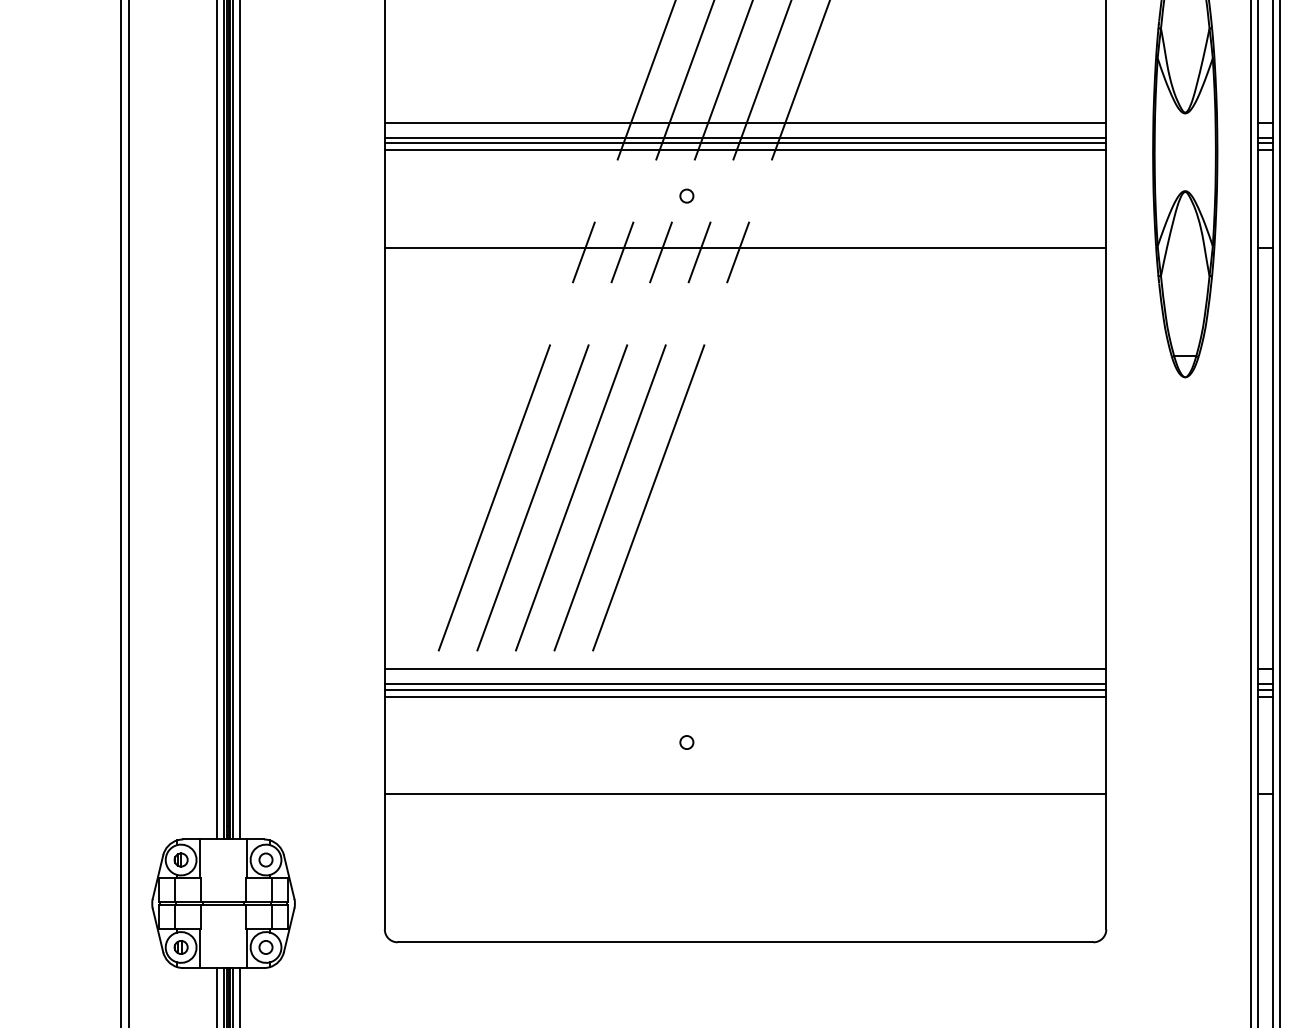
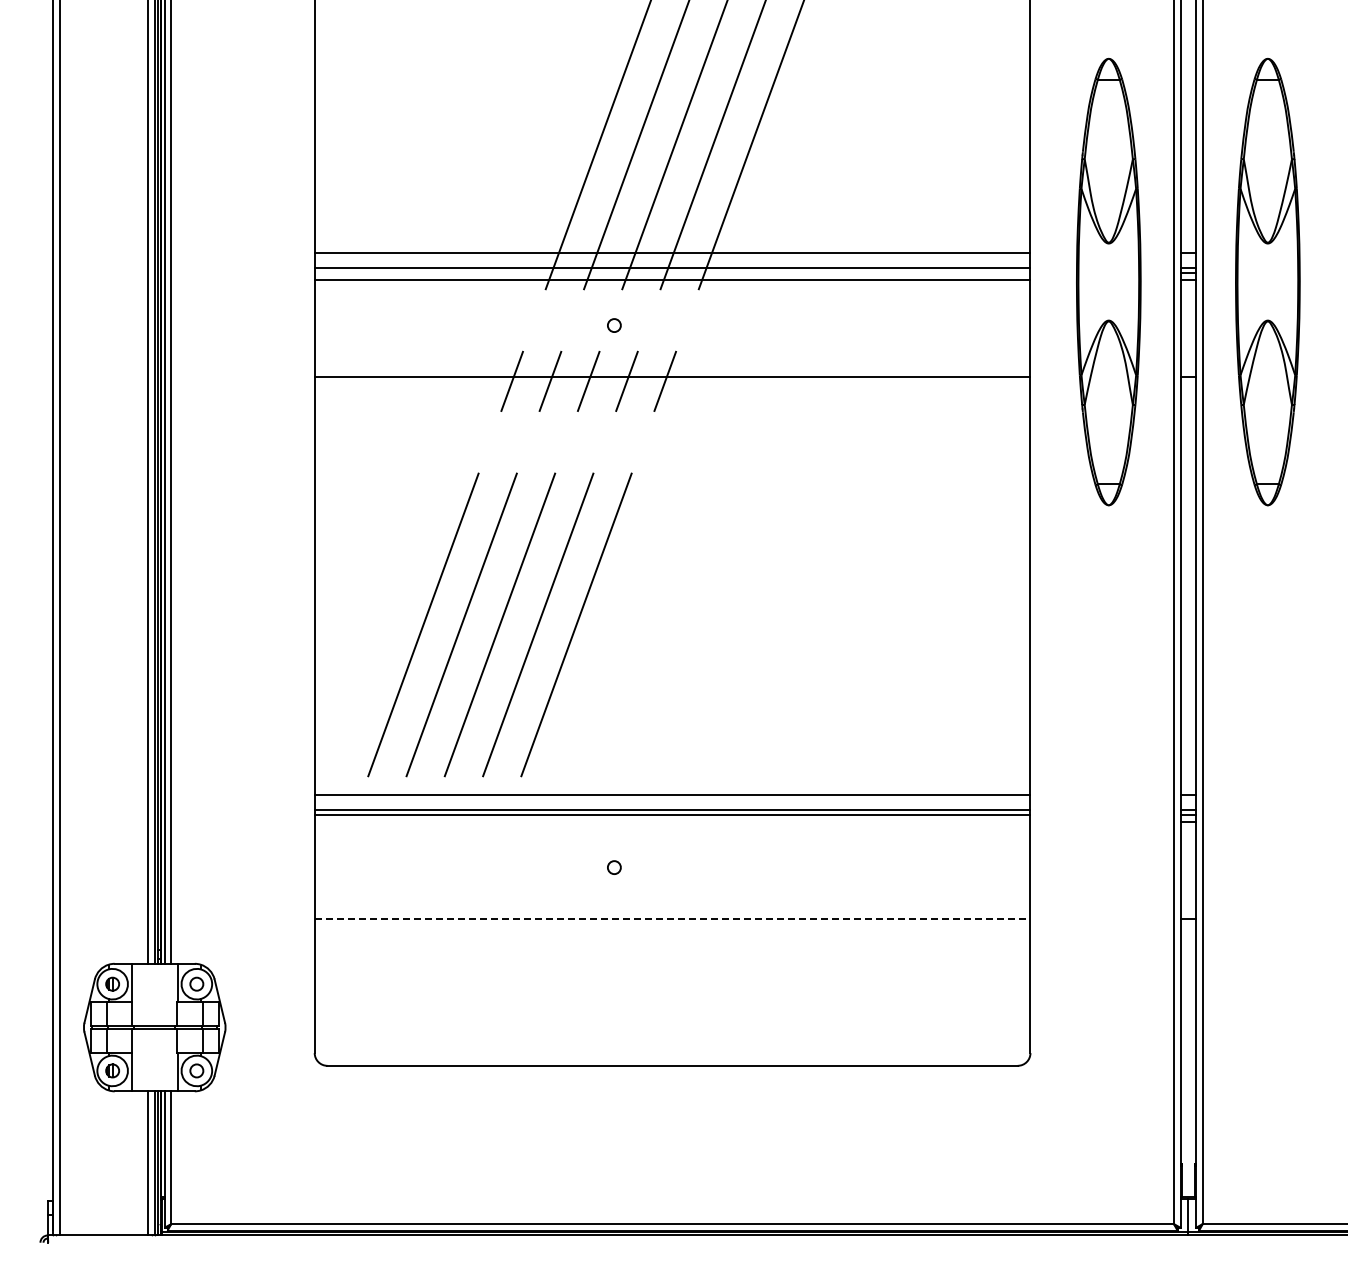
line: (745, 143) -> (672, 273), removed
line: (745, 697) -> (672, 822), removed
line: (745, 793) -> (672, 918), solid -> dashed

